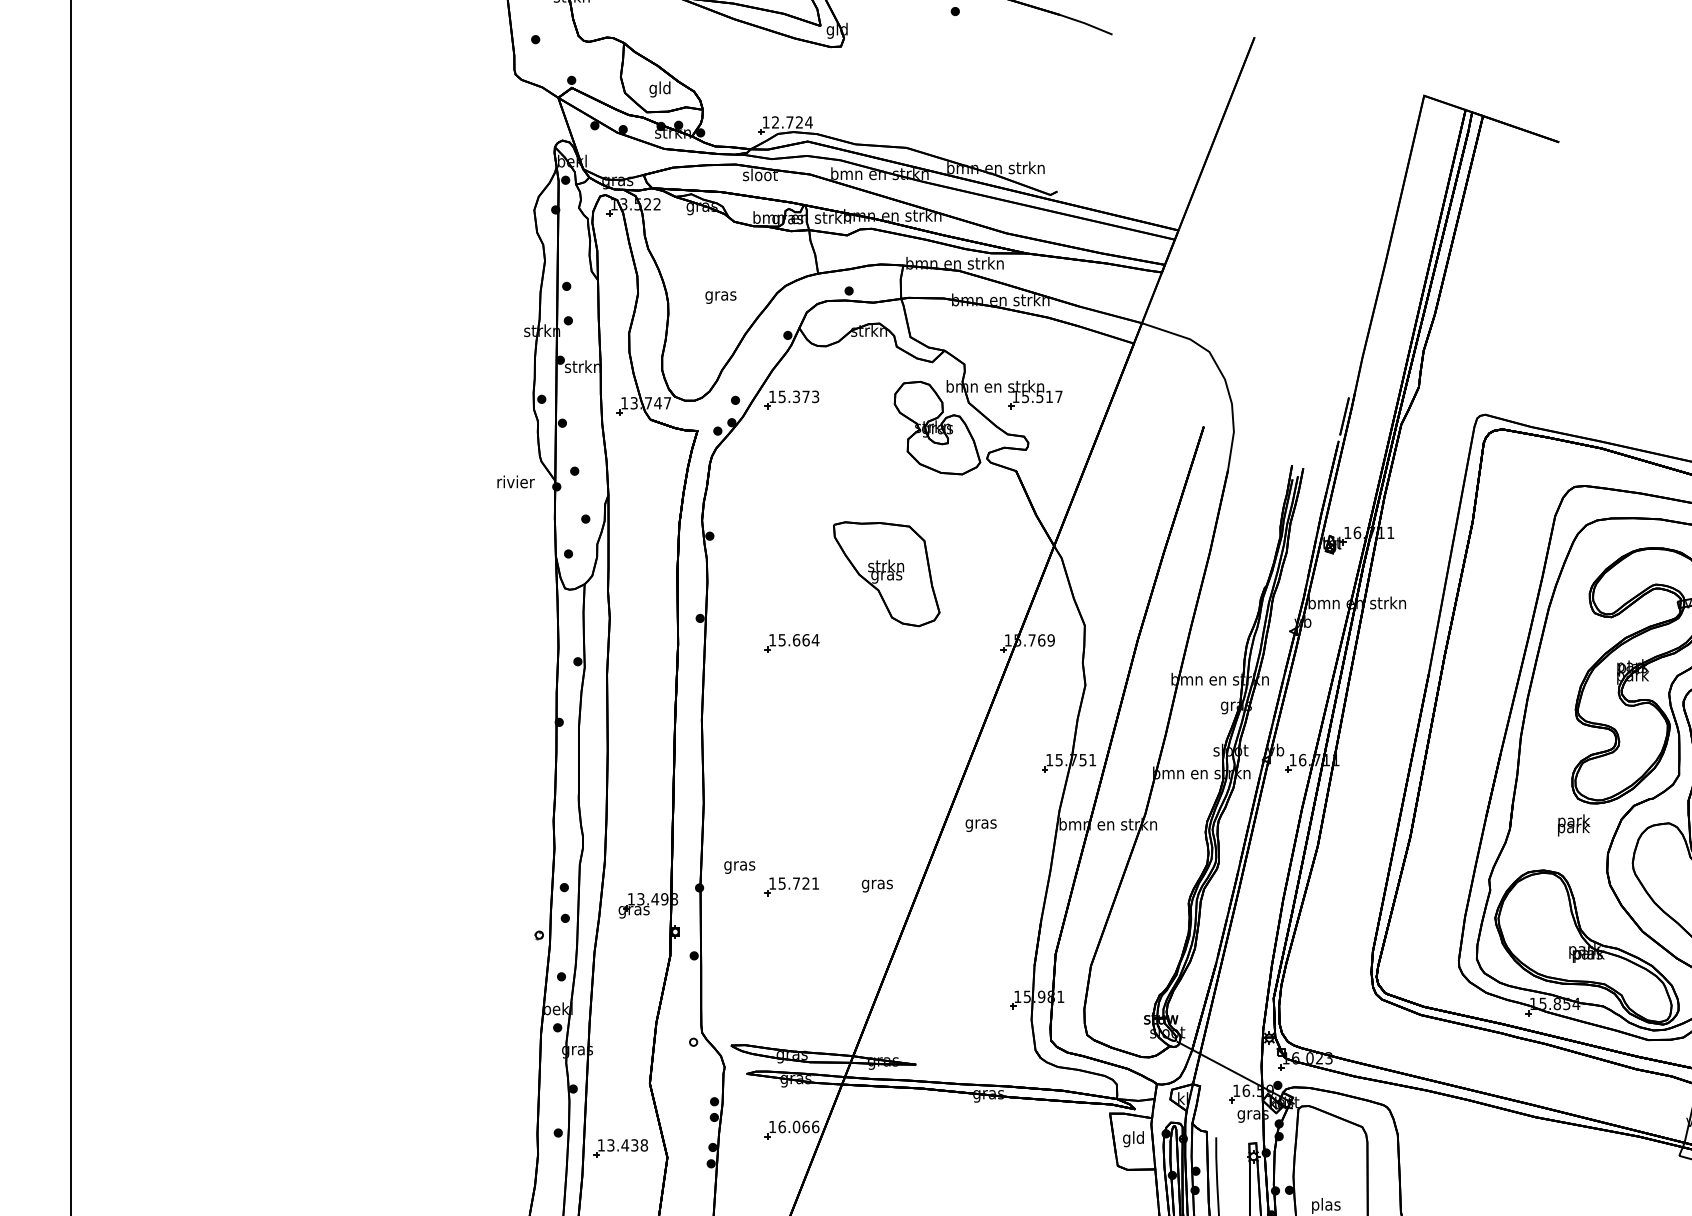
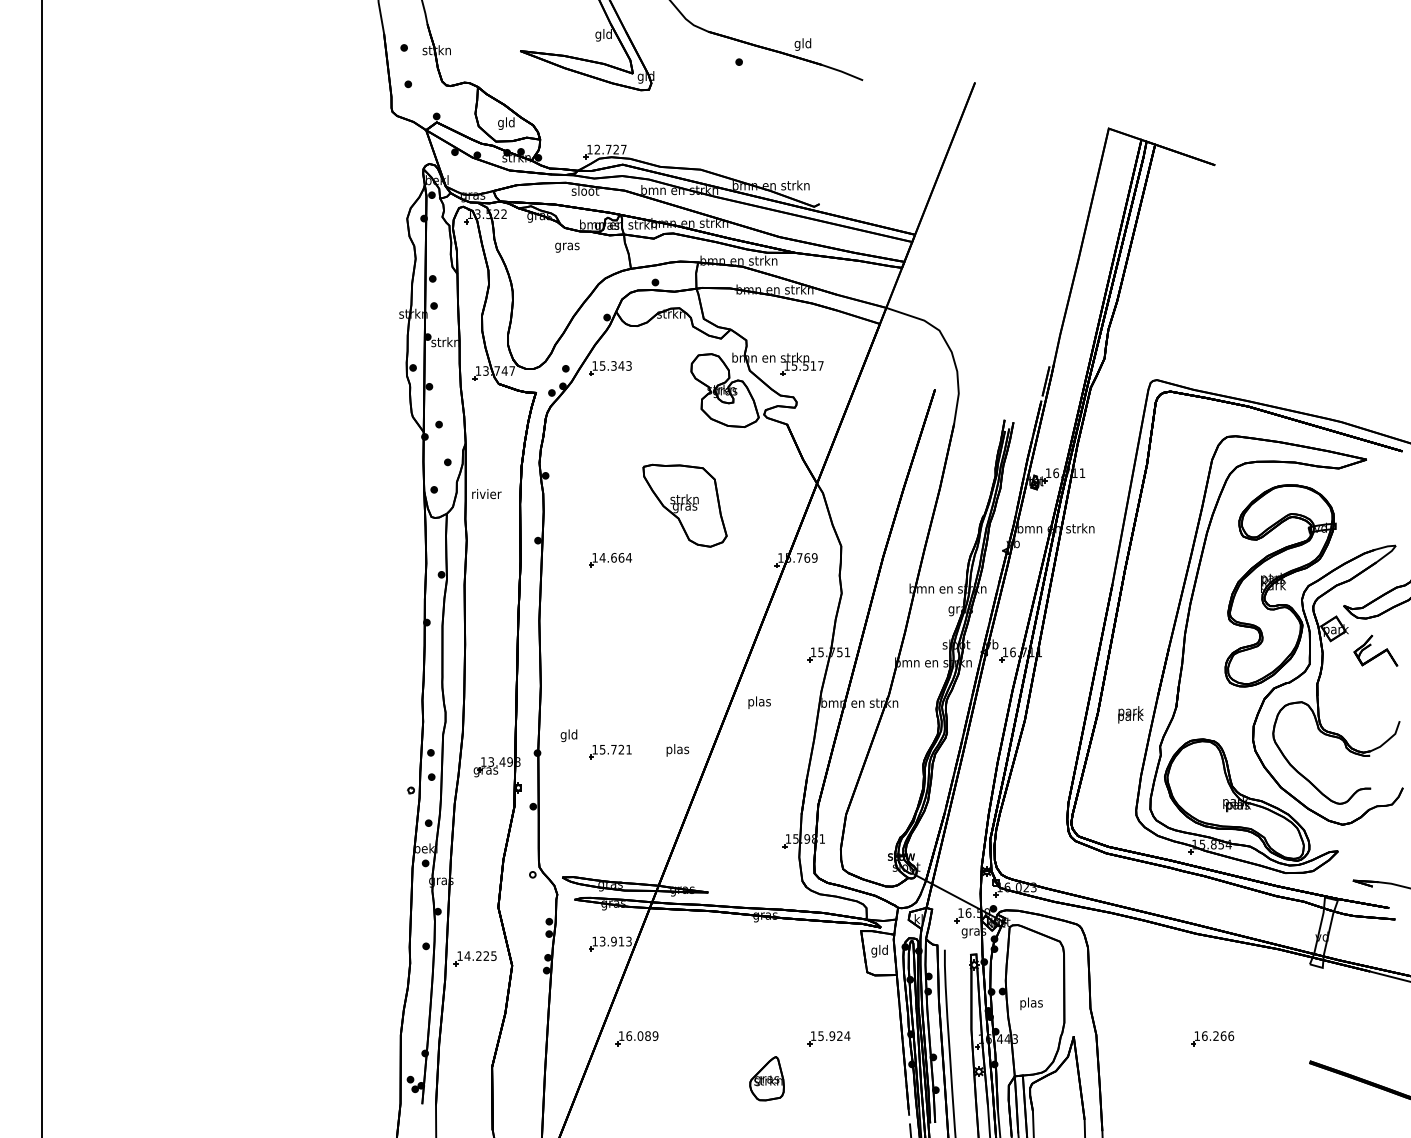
text: (808, 122) -> (623, 149), 12.724 -> 12.727
text: (721, 297) -> (567, 247), moved
text: (806, 396) -> (621, 365), 15.373 -> 15.343
text: (515, 482) -> (486, 494), moved
text: (781, 639) -> (602, 557), 15.664 -> 14.664
text: (981, 823) -> (759, 702), gras -> plas
text: (1573, 824) -> (1130, 714), moved
text: (740, 865) -> (569, 735), gras -> gld
text: (877, 884) -> (677, 750), gras -> plas
text: (798, 1126) -> (615, 941), 16.066 -> 13.913
text: (627, 1144) -> (480, 955), 13.438 -> 14.225

